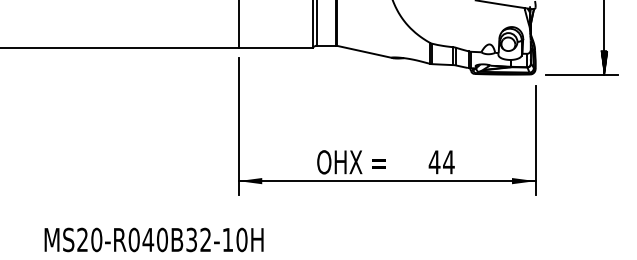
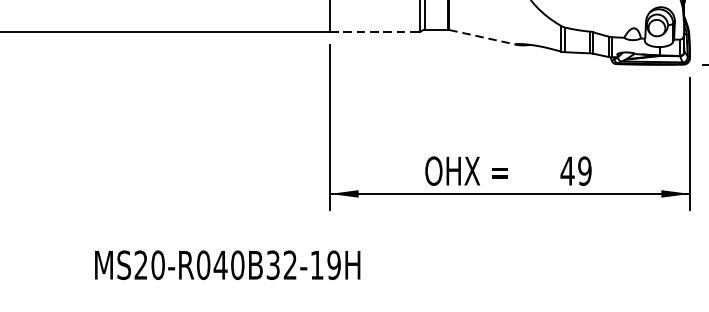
line: (276, 47) -> (375, 32), solid -> dashed
line: (364, 51) -> (482, 36), solid -> dashed
text: (448, 162) -> (584, 171), 44 -> 49
text: (241, 240) -> (333, 265), MS20-R040B32-10H -> MS20-R040B32-19H

